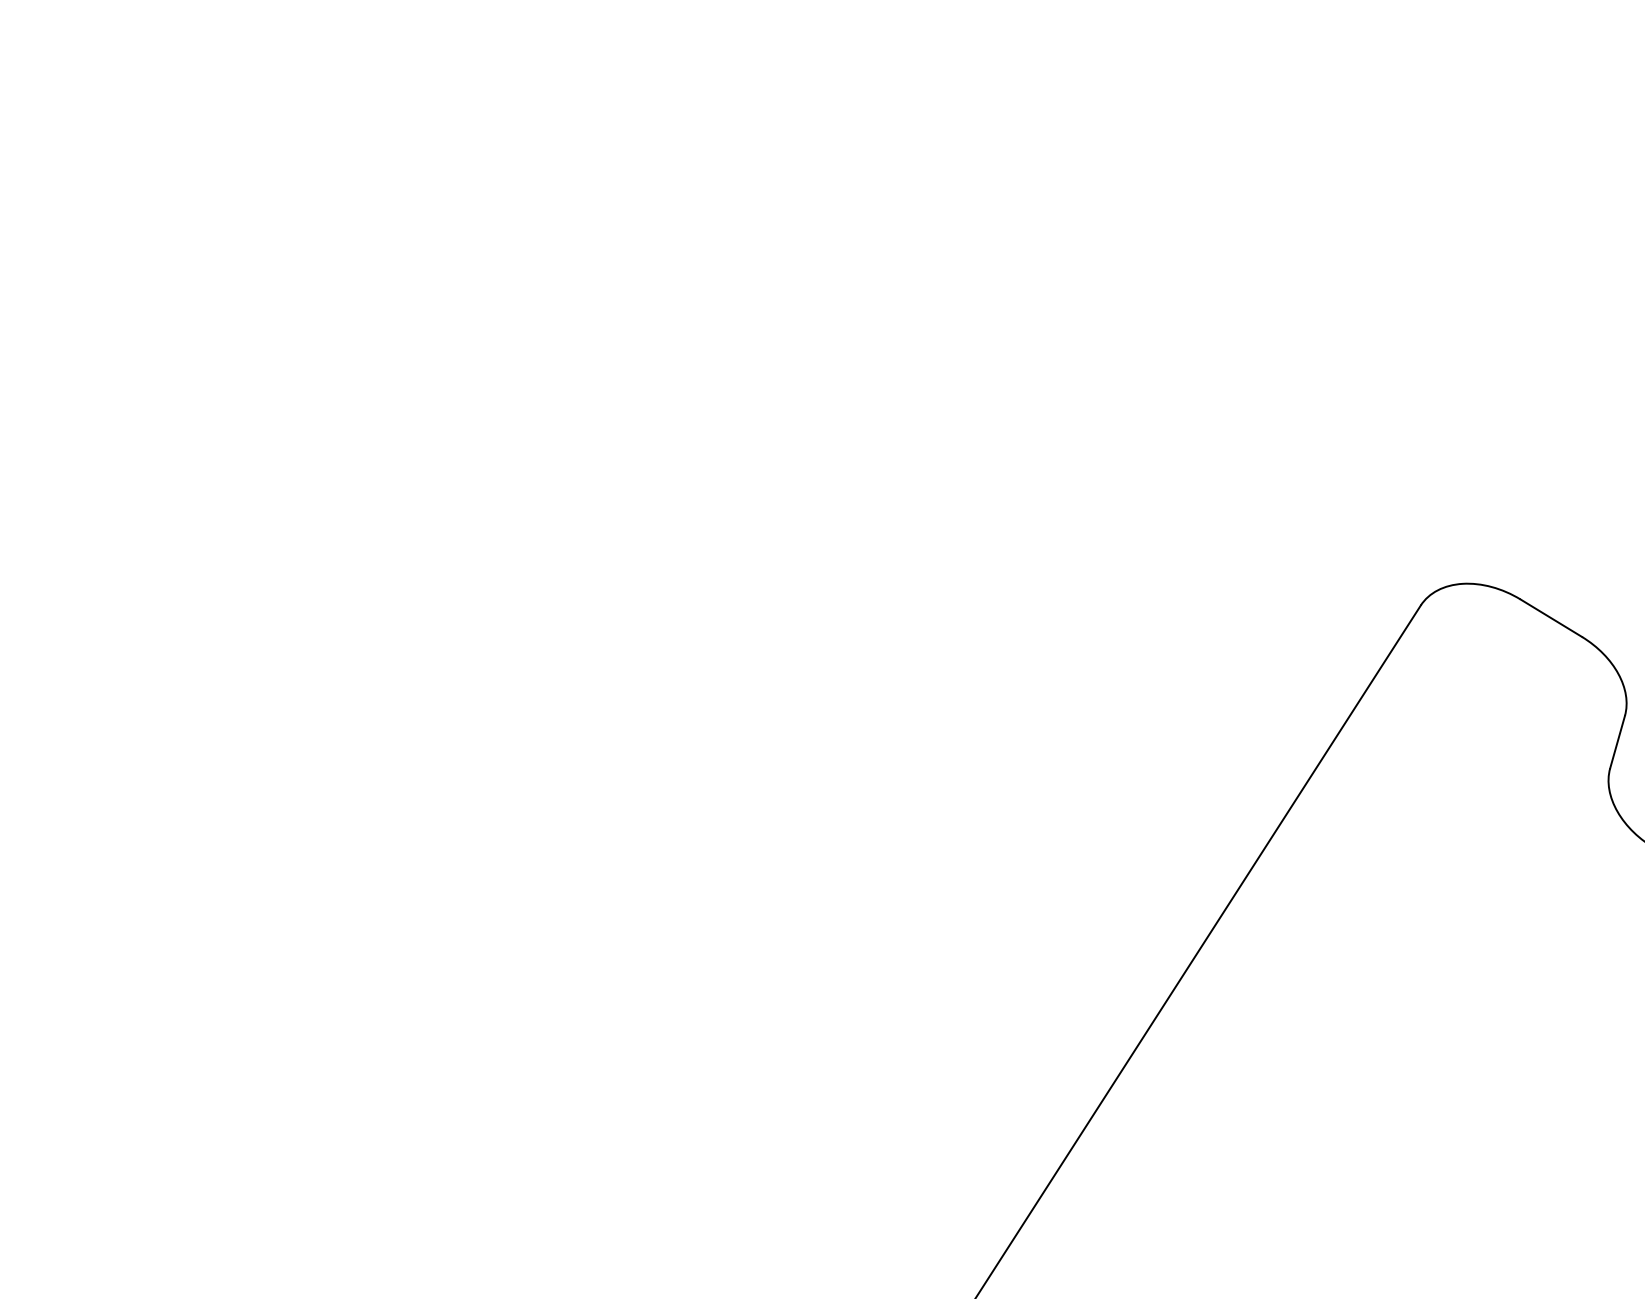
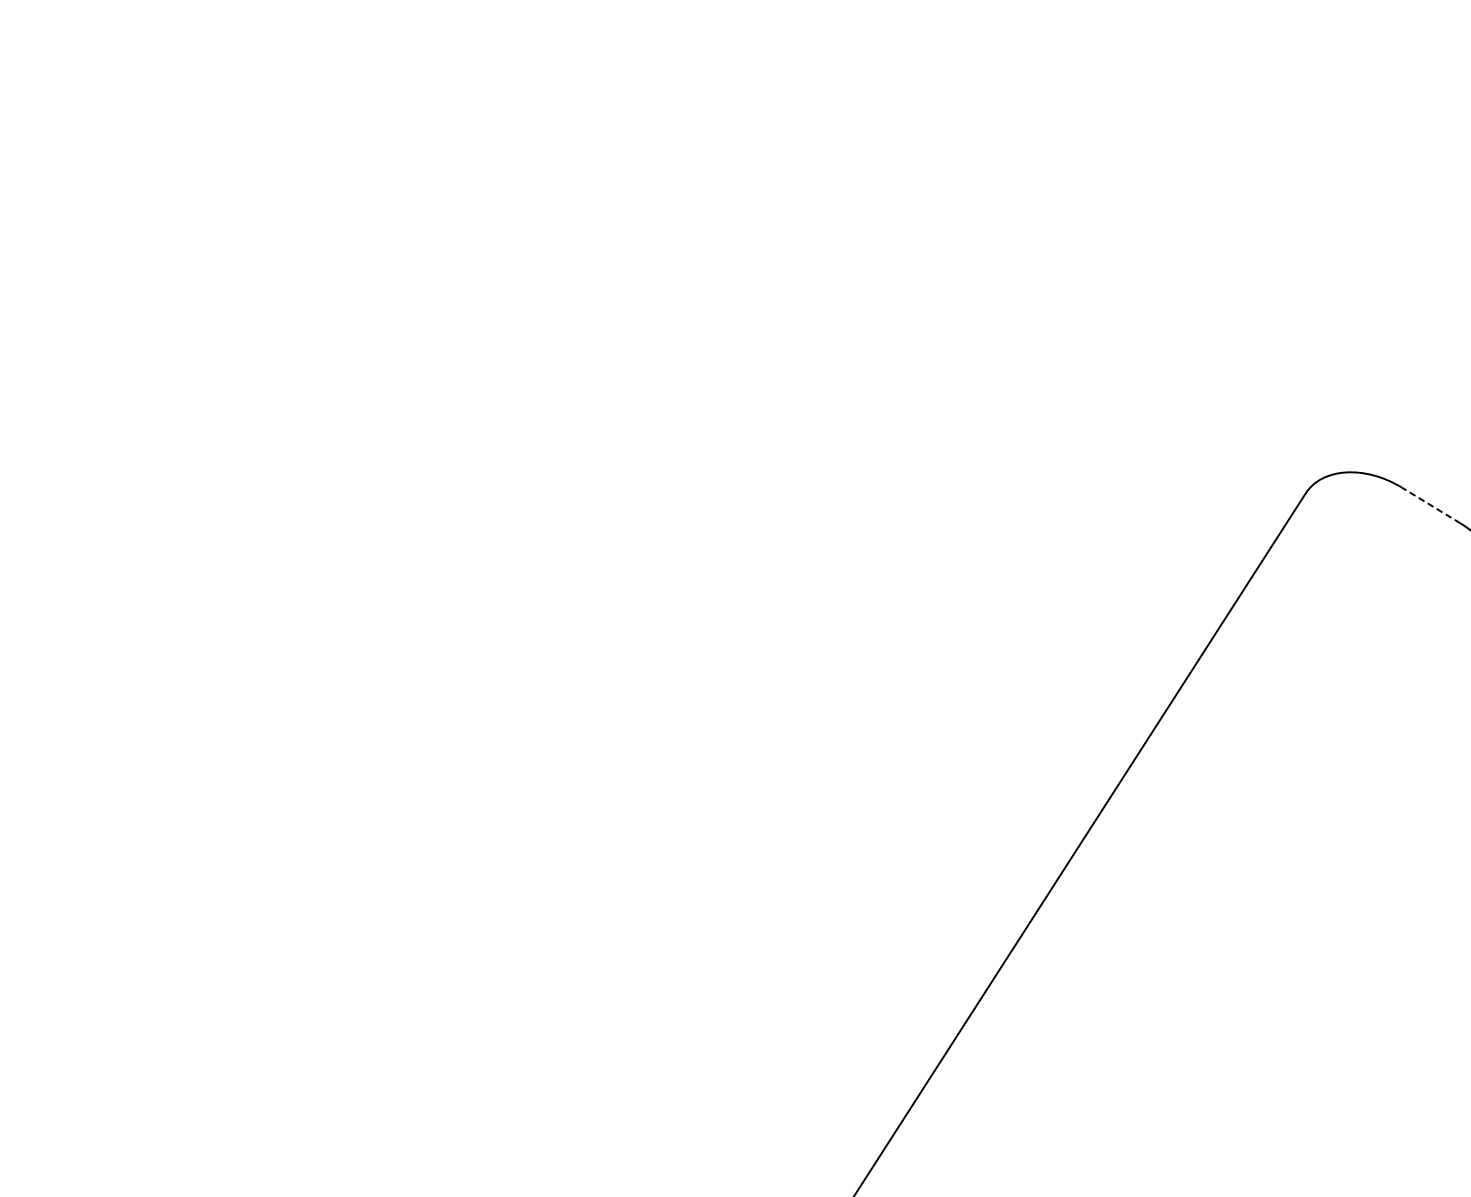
line: (1551, 618) -> (1431, 505), solid -> dashed

